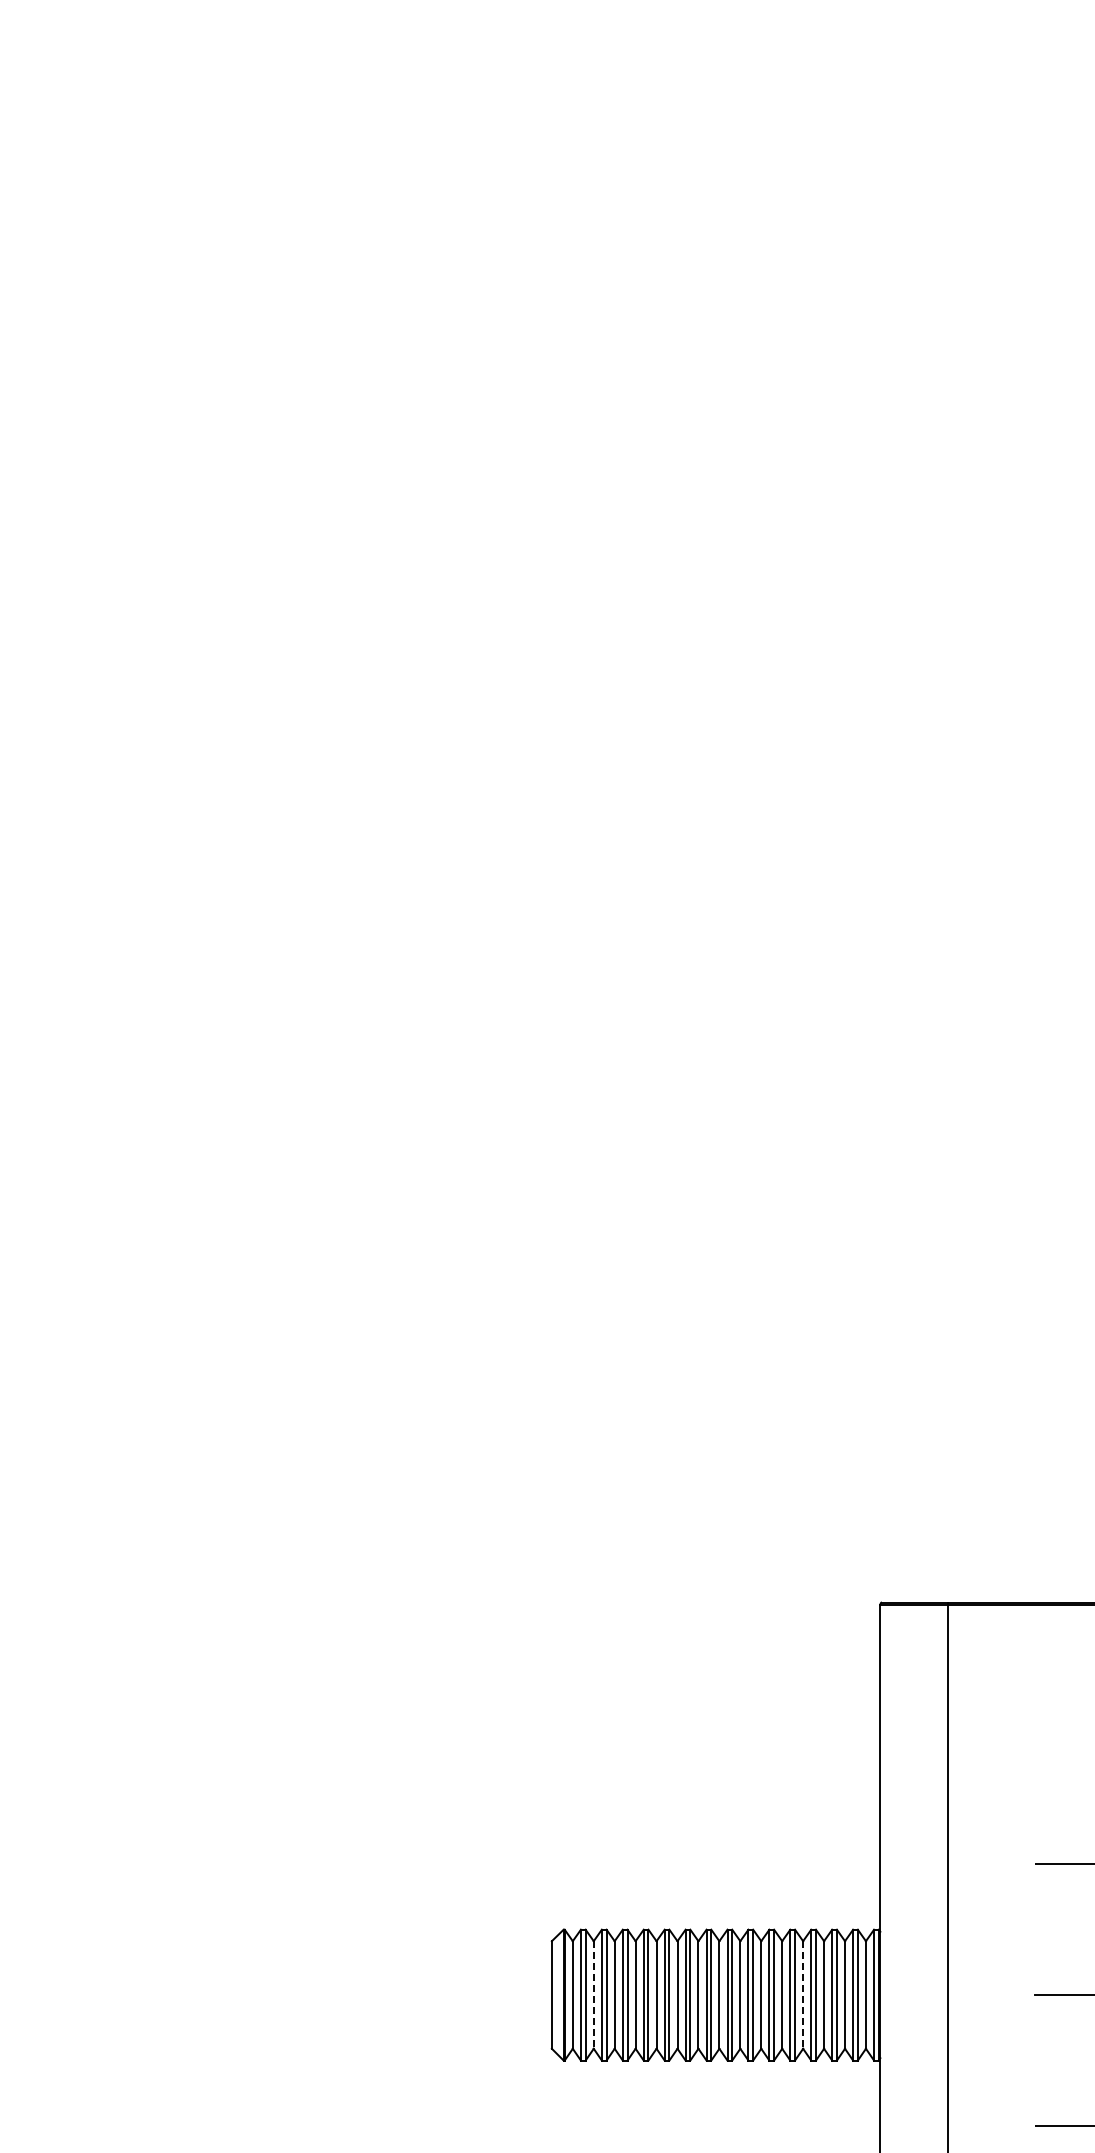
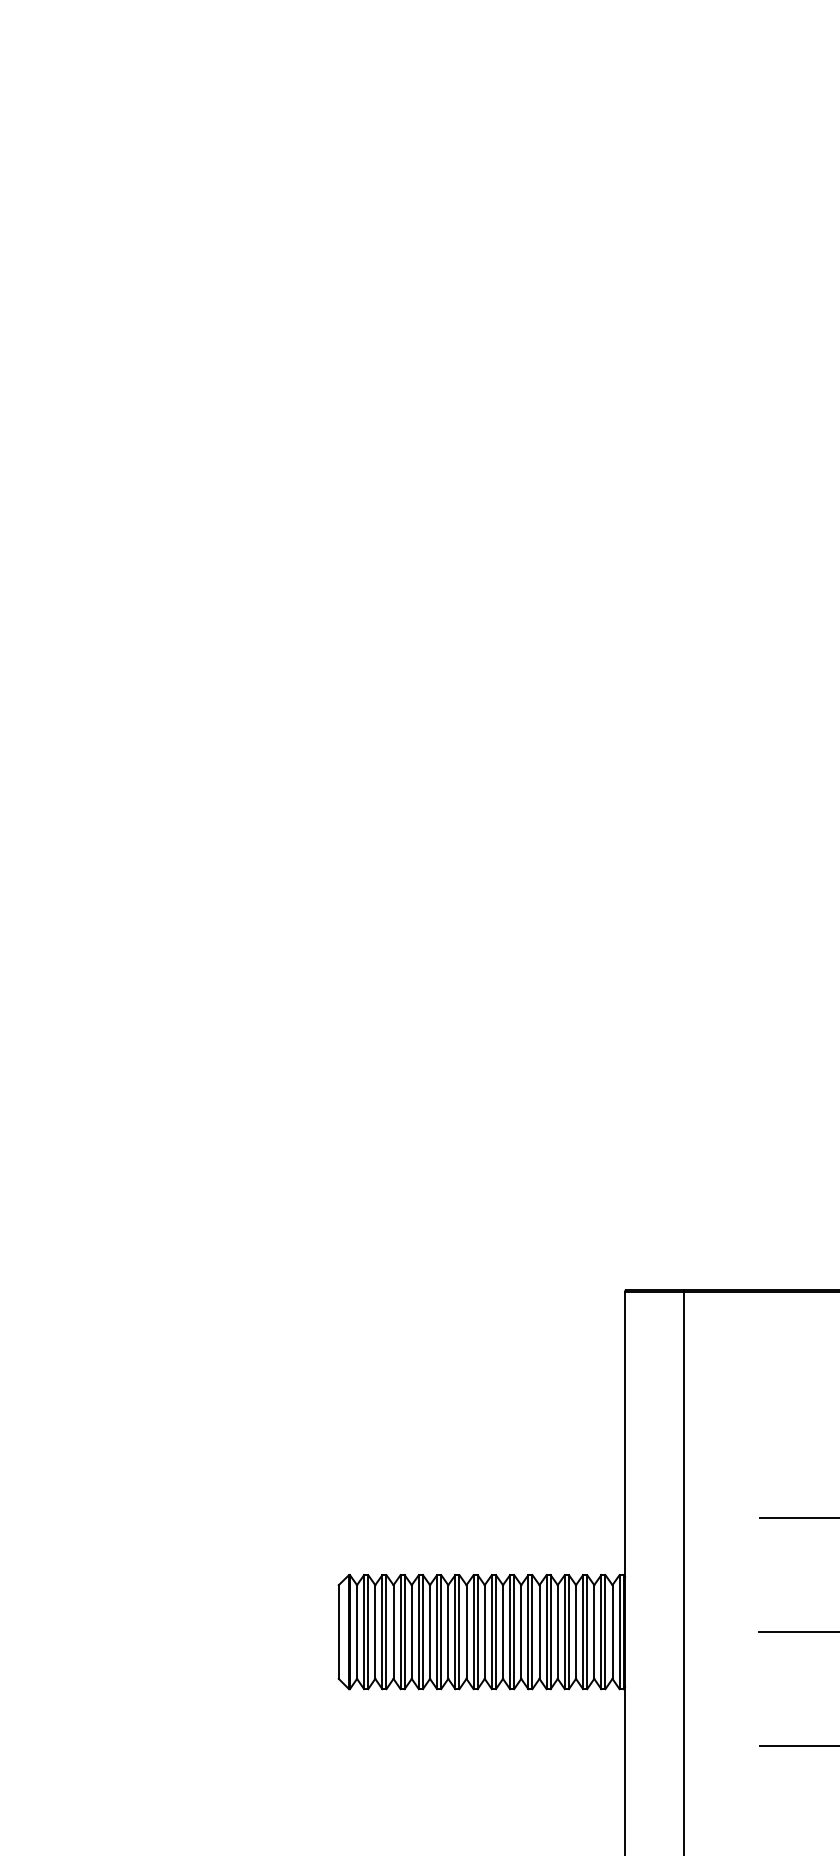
line: (593, 1995) -> (375, 1632), dashed -> solid
line: (803, 1995) -> (558, 1632), dashed -> solid

